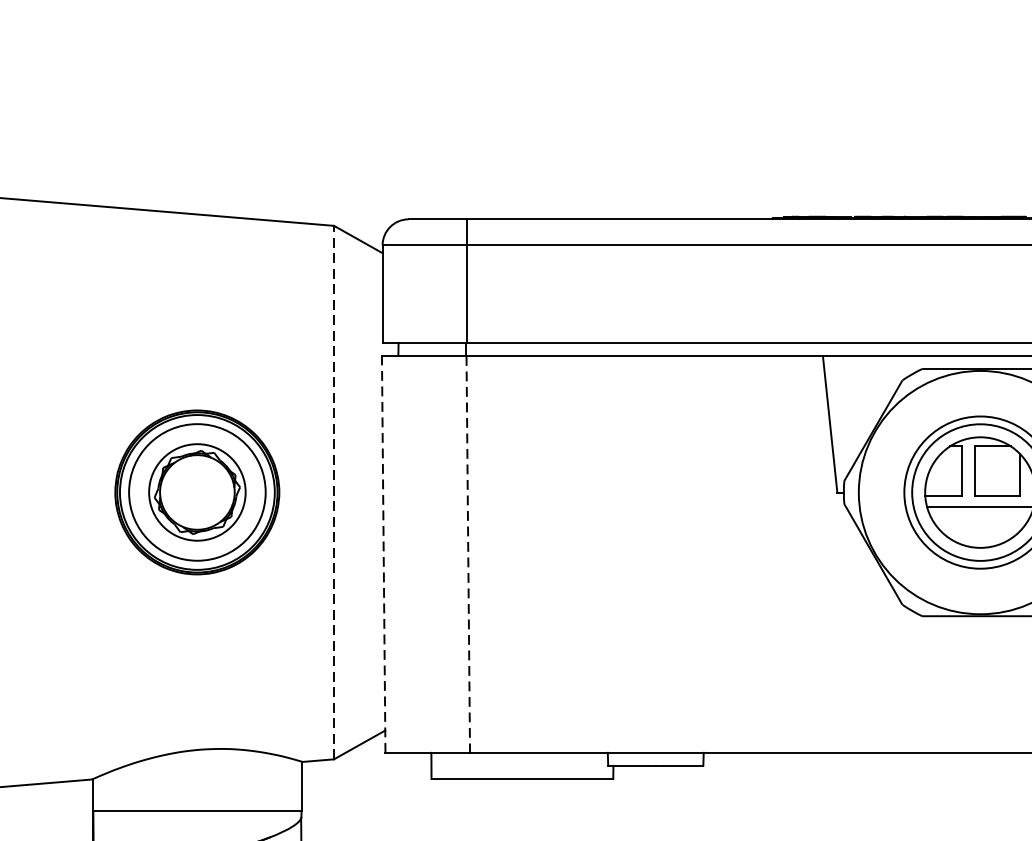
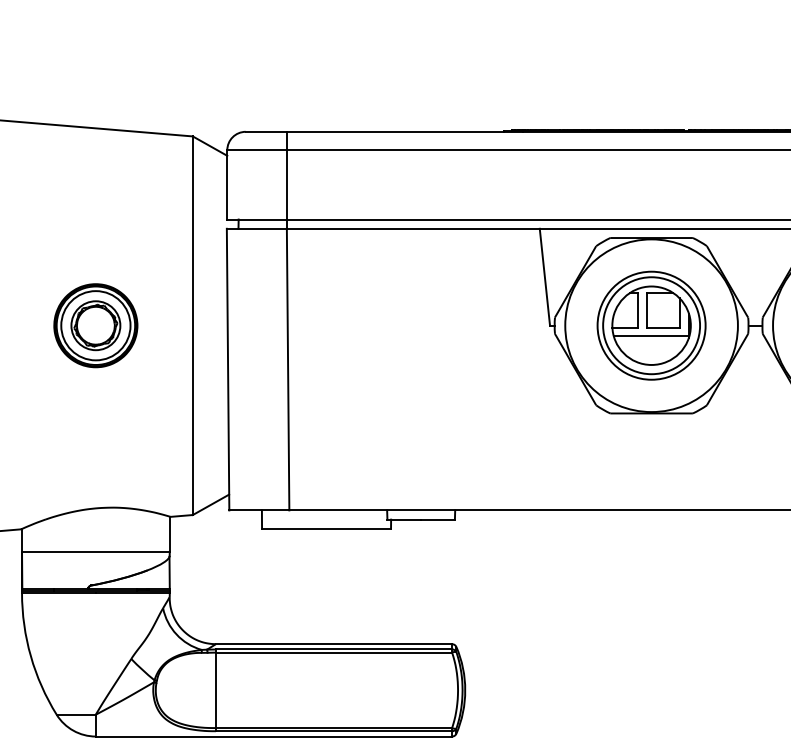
part: (196, 492) -> (95, 325), size x0.71
line: (333, 492) -> (192, 325), dashed -> solid
line: (384, 554) -> (228, 369), dashed -> solid
line: (468, 554) -> (288, 369), dashed -> solid

